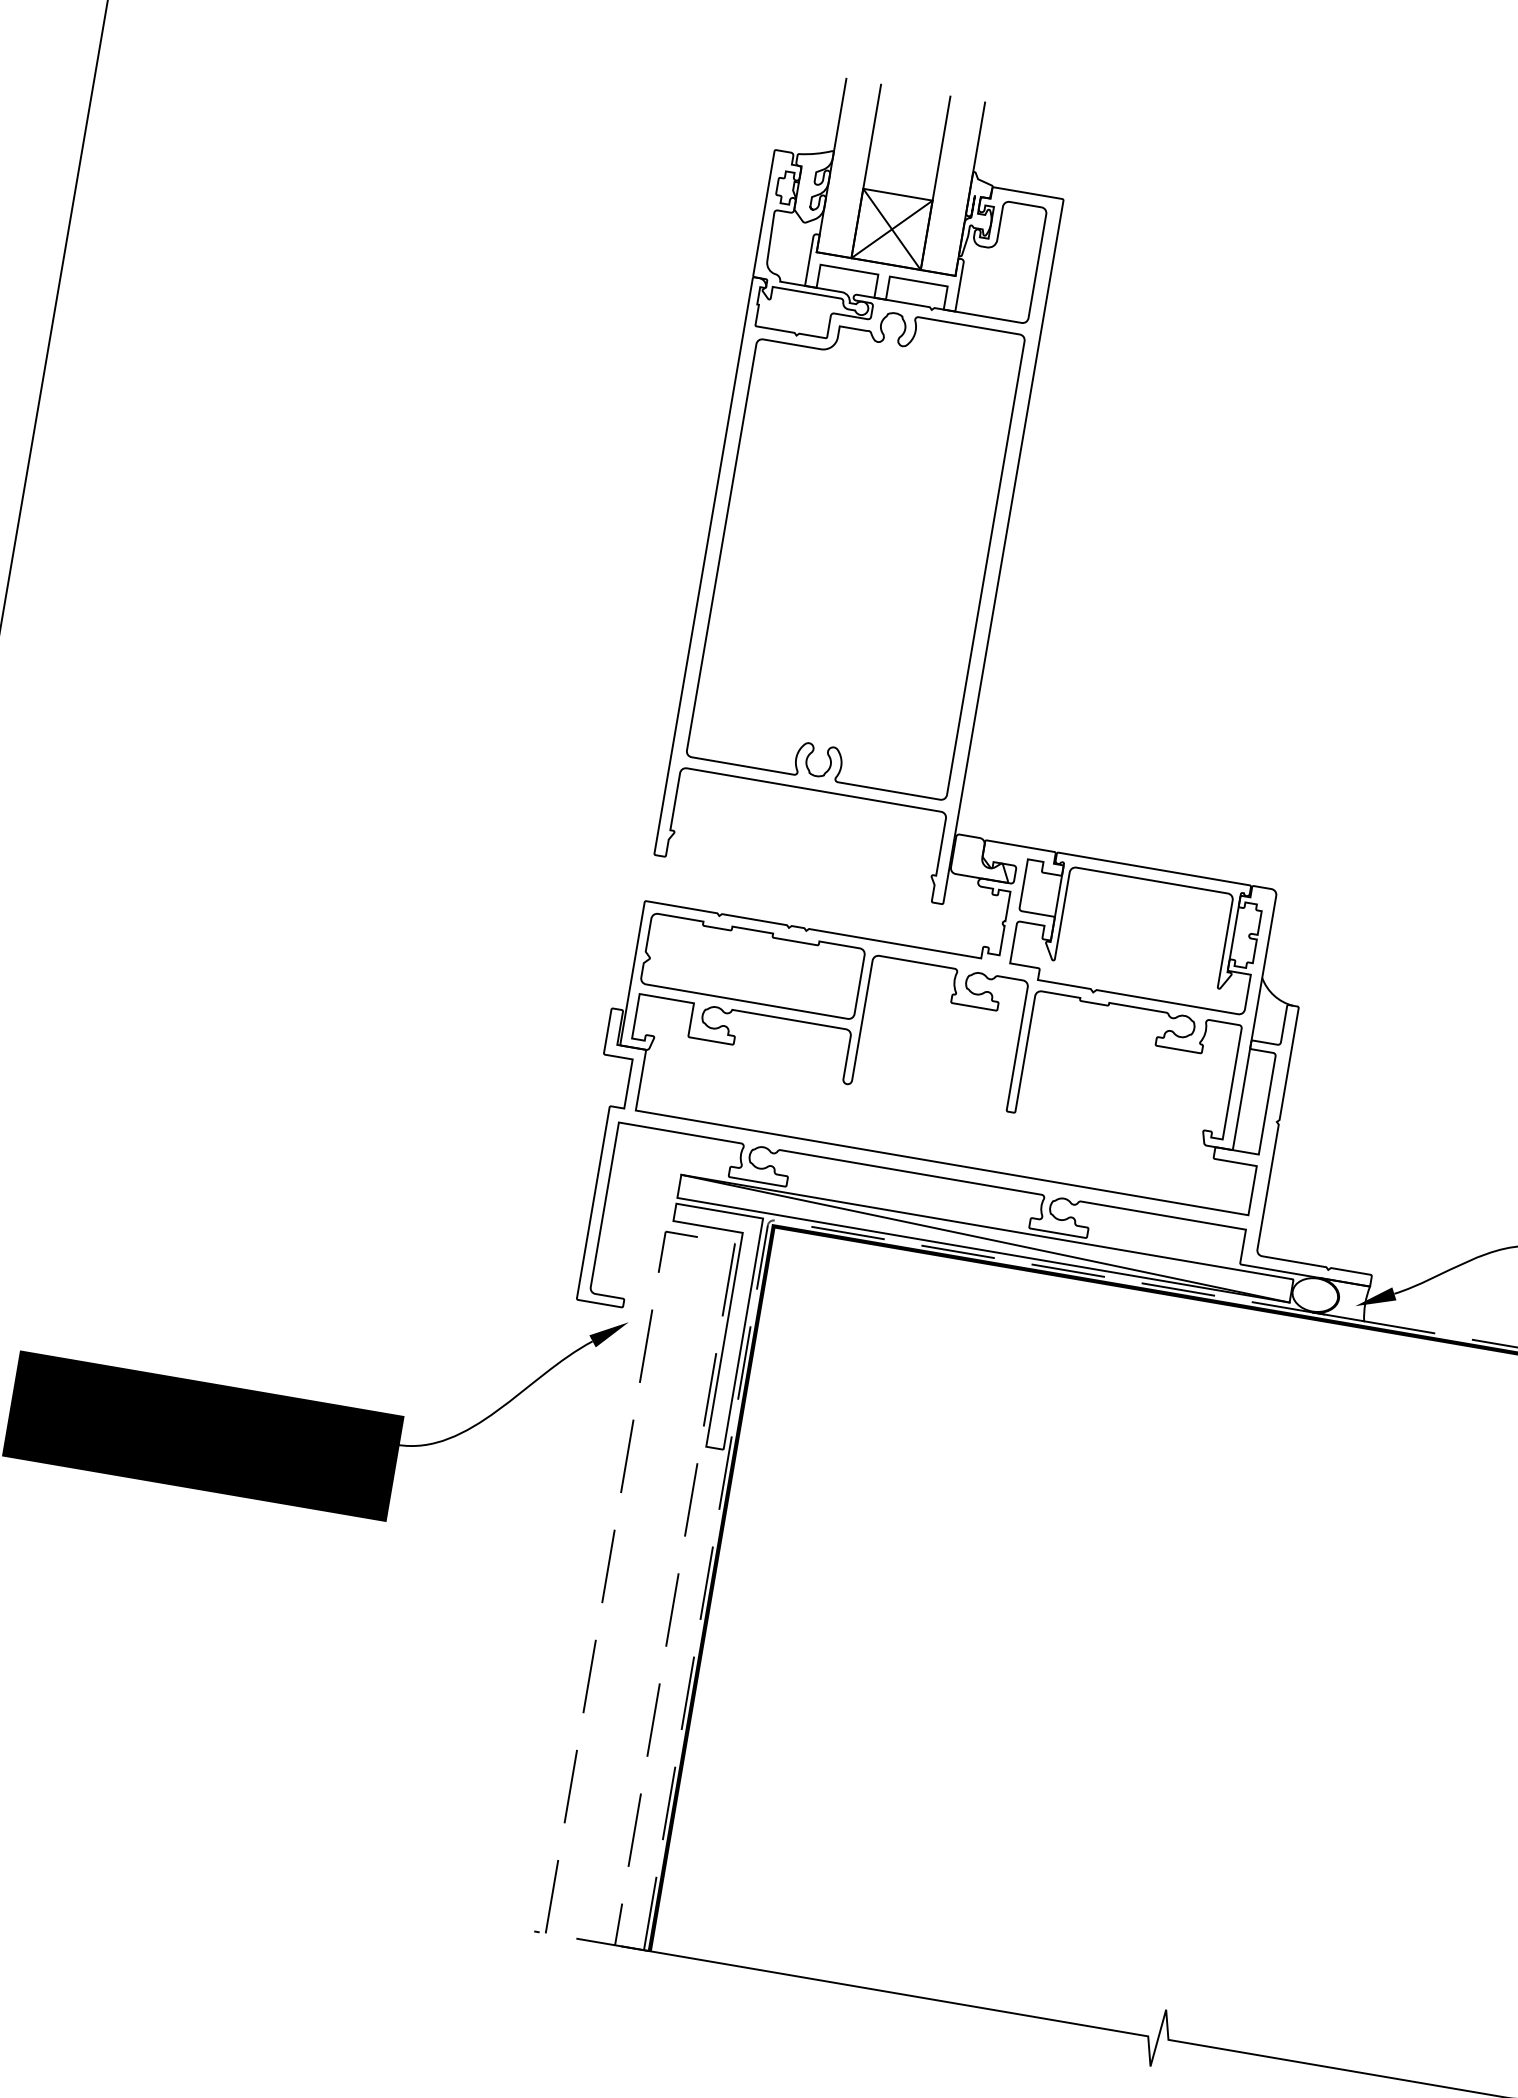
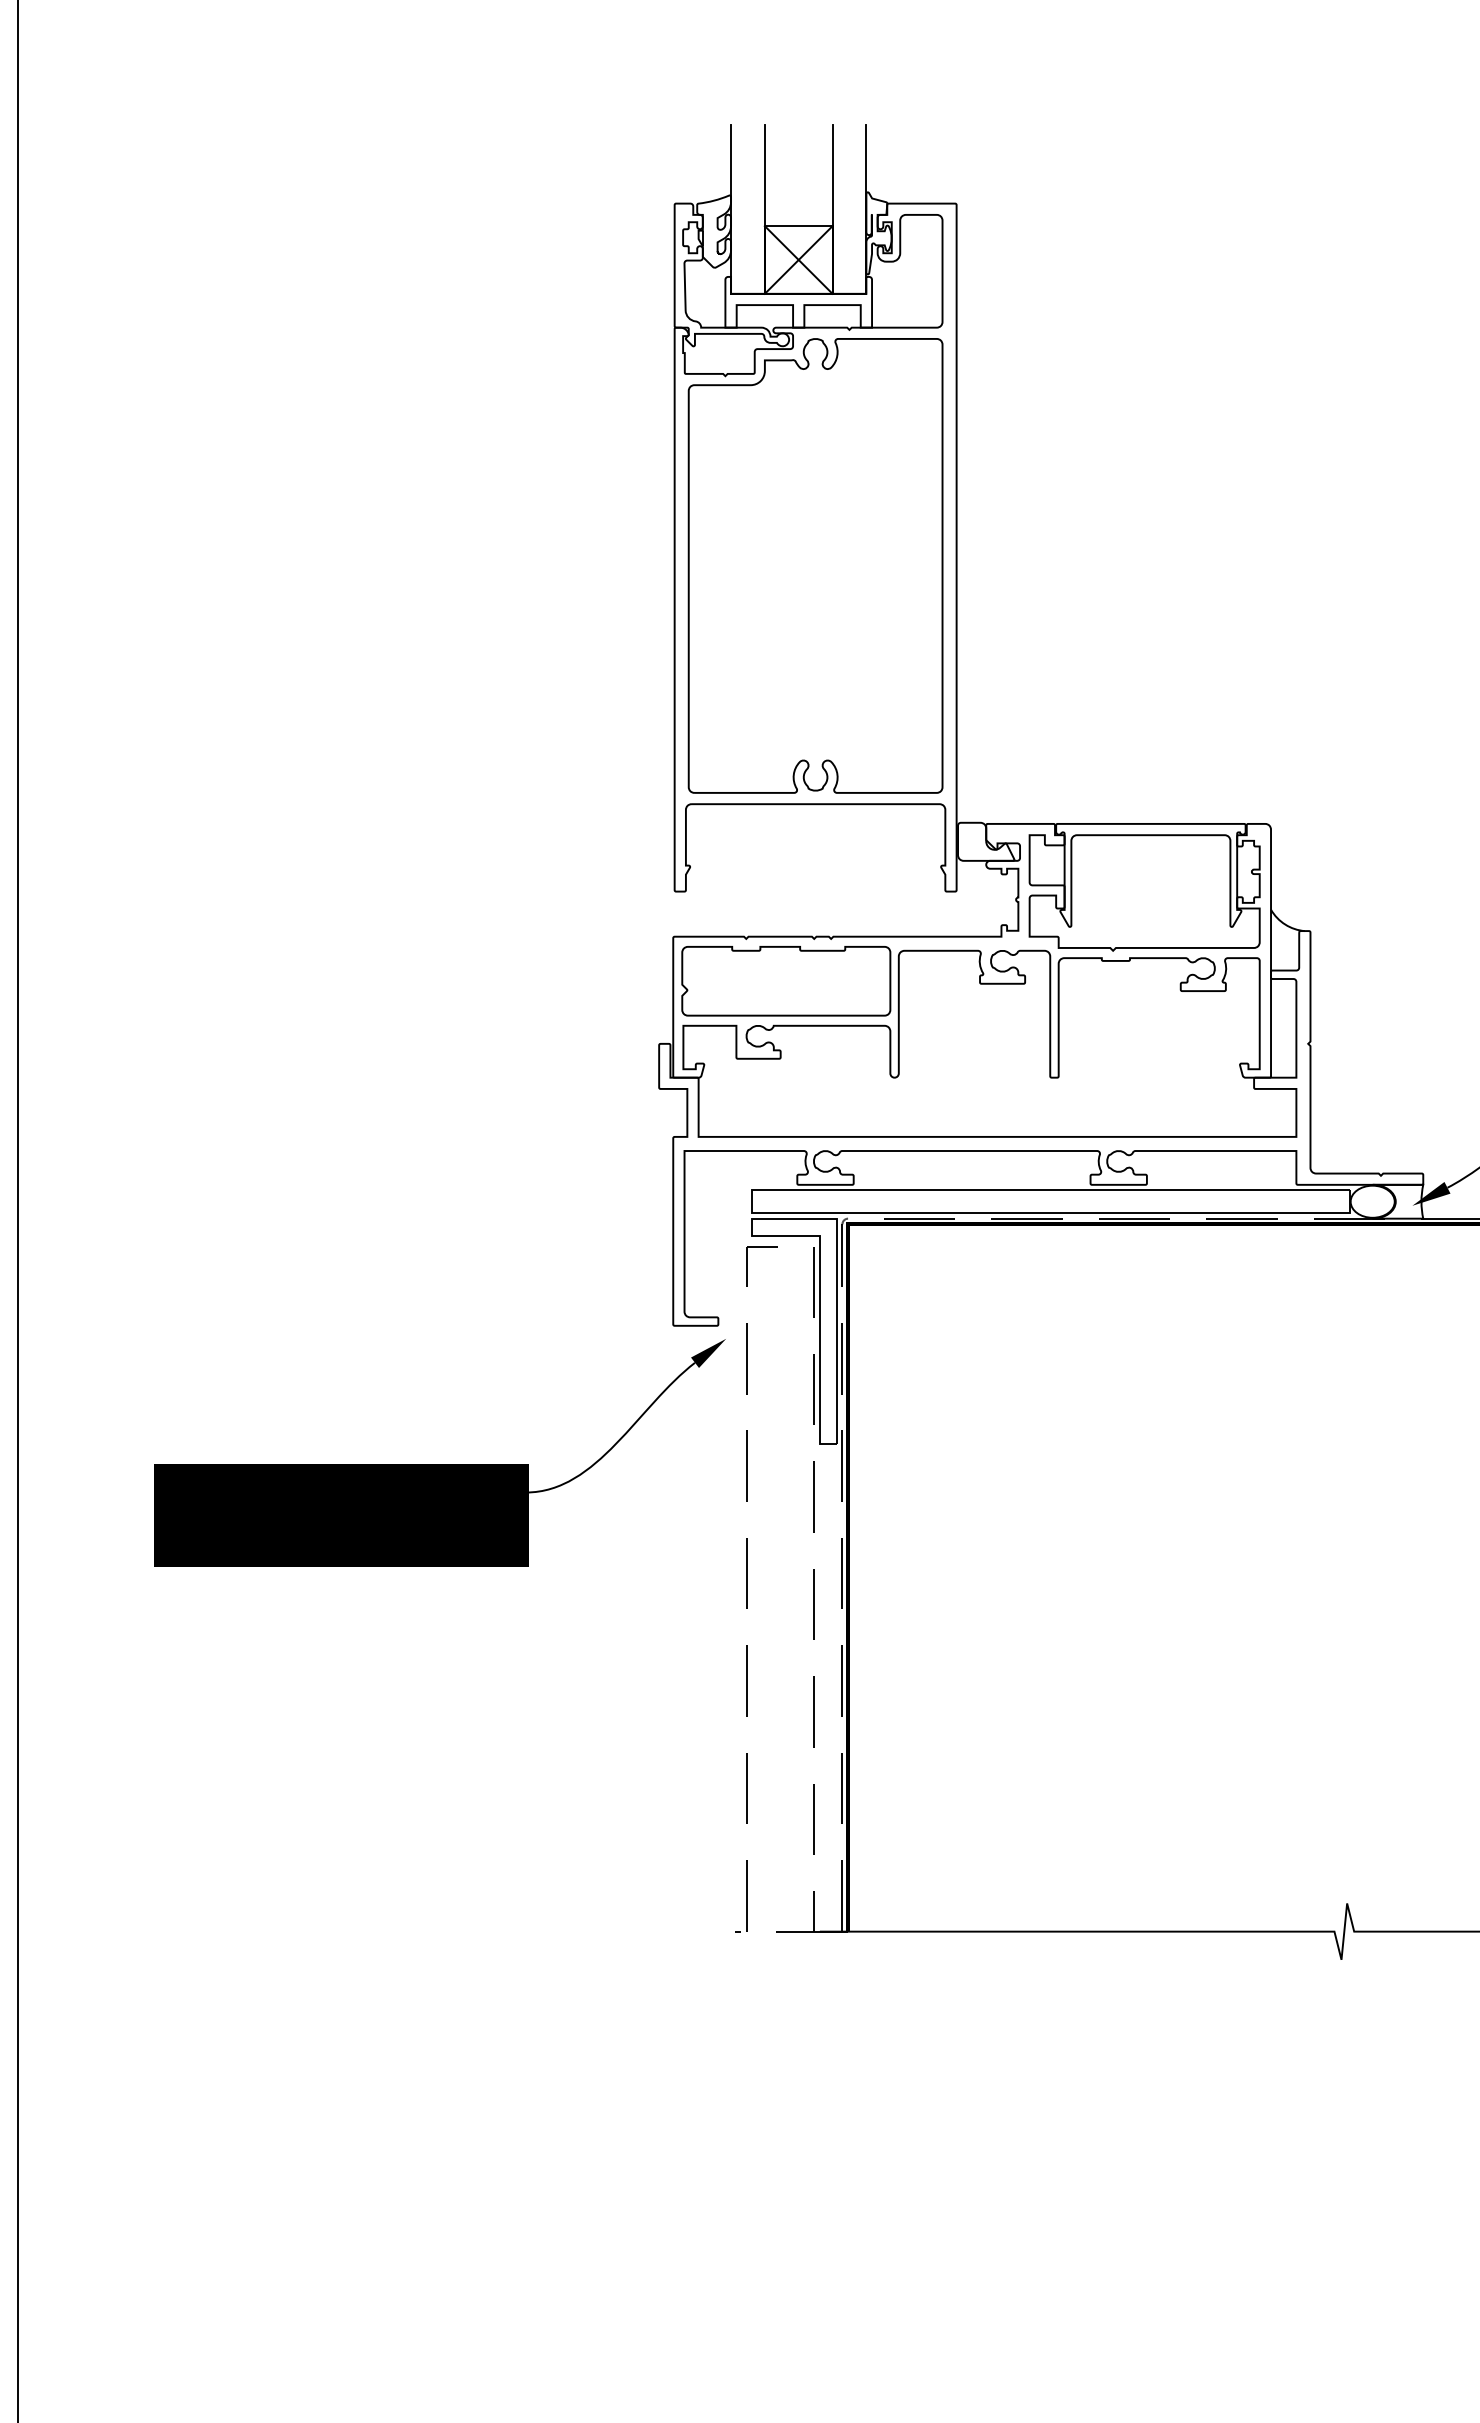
line: (985, 1238) -> (1050, 1201), removed

